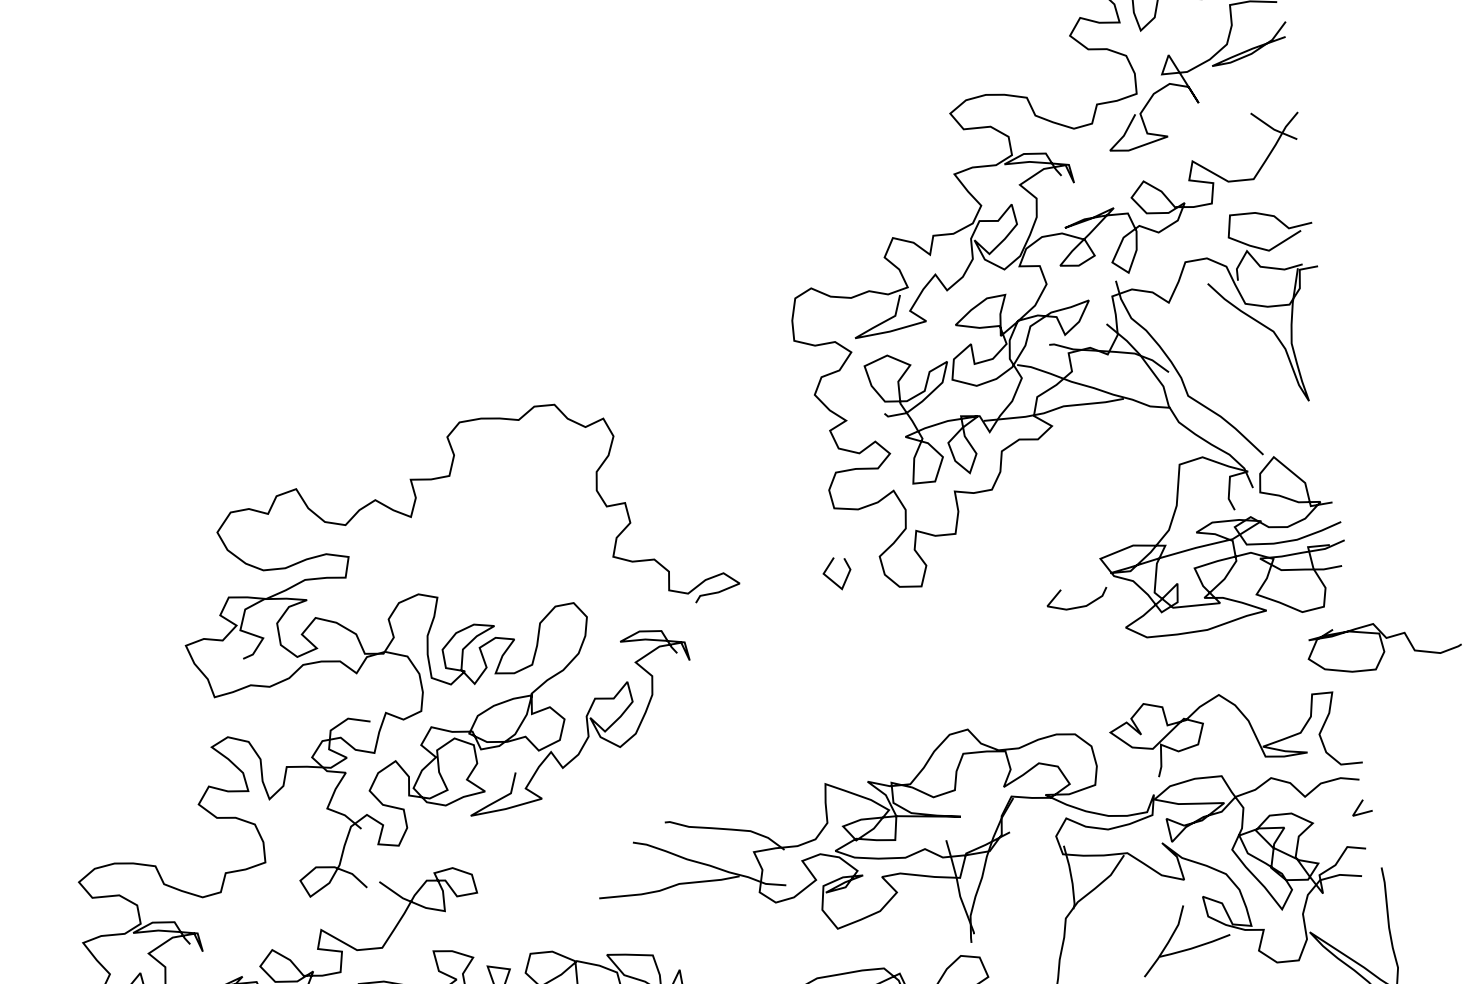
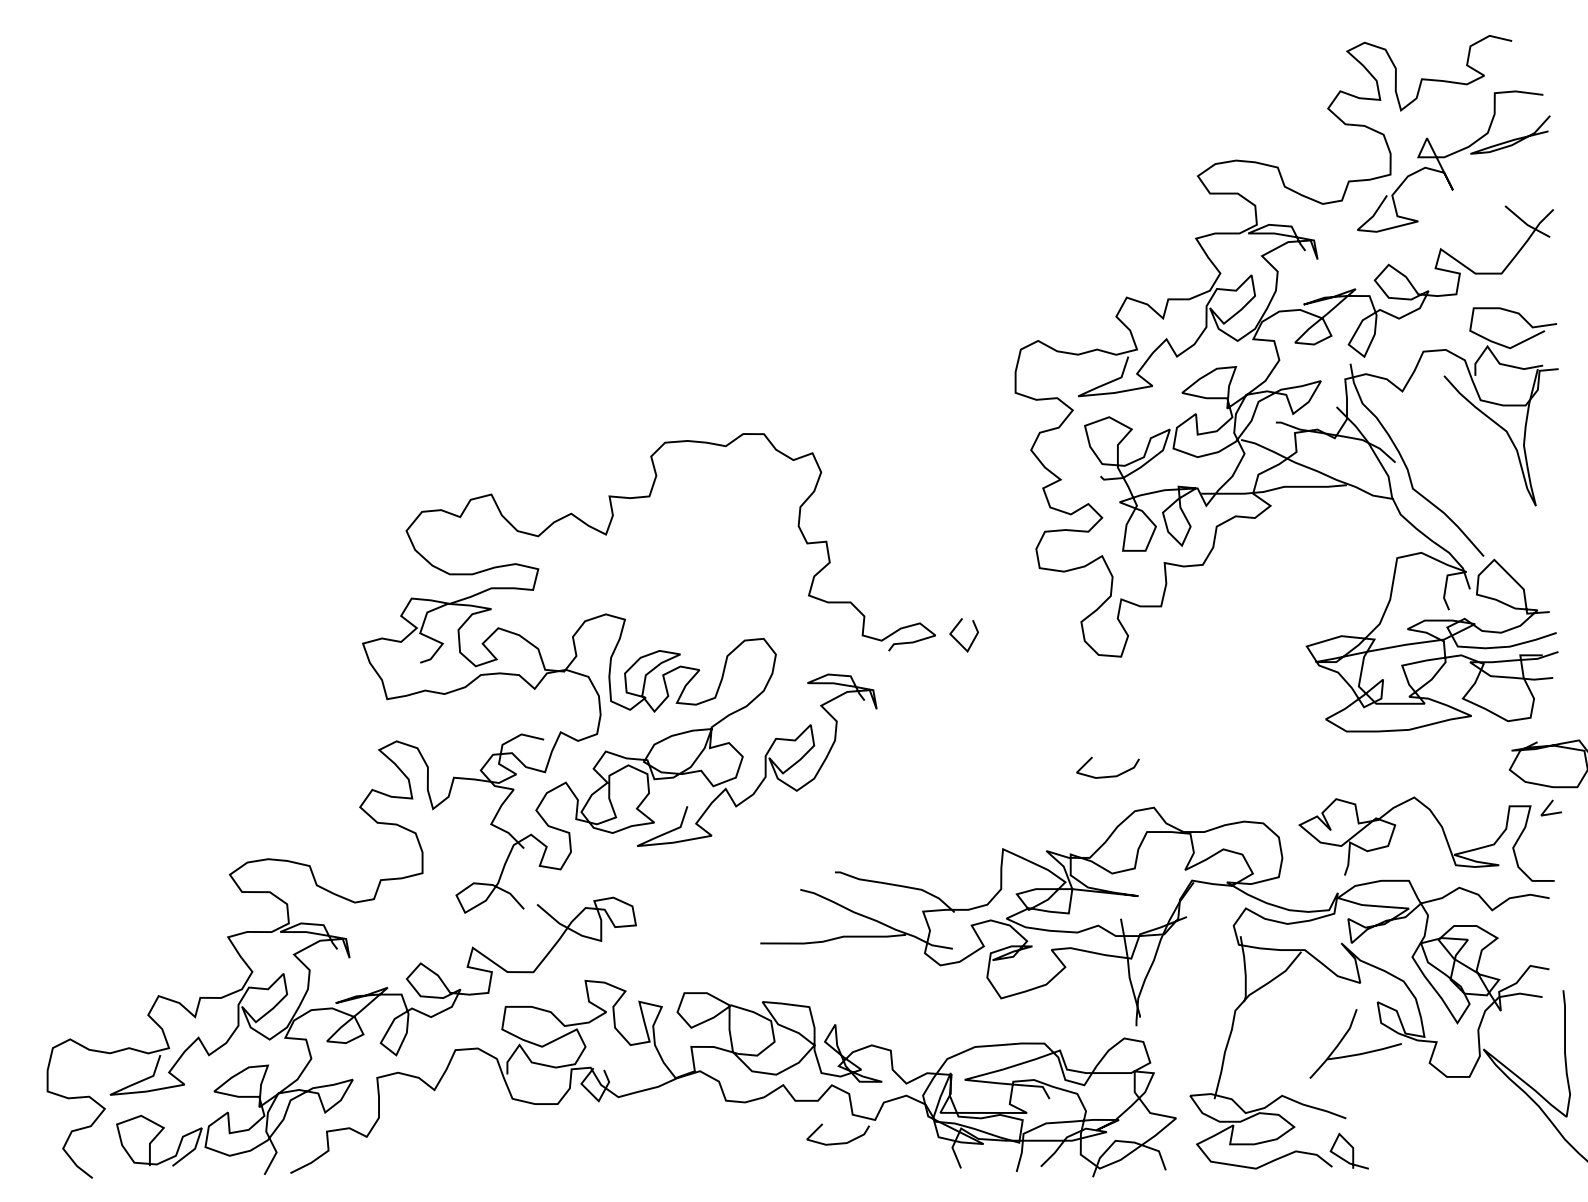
line: (832, 579) -> (958, 640), moved
curve: (1080, 605) -> (1110, 775), moved
line: (1360, 806) -> (1549, 806), moved

